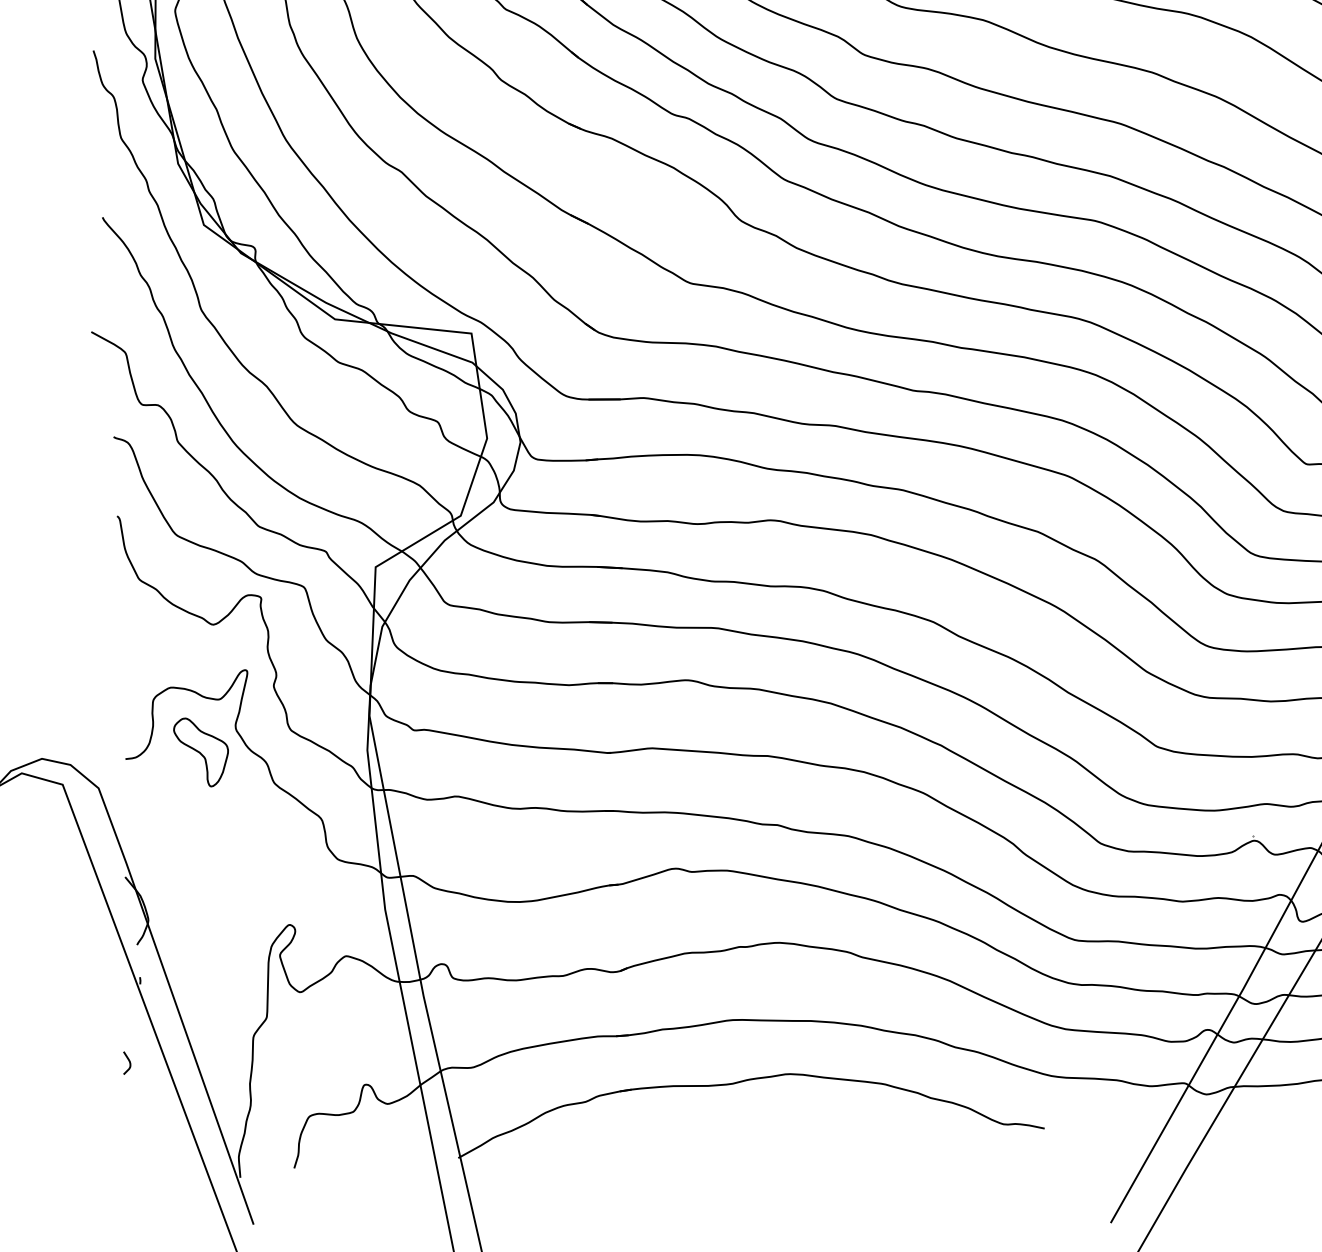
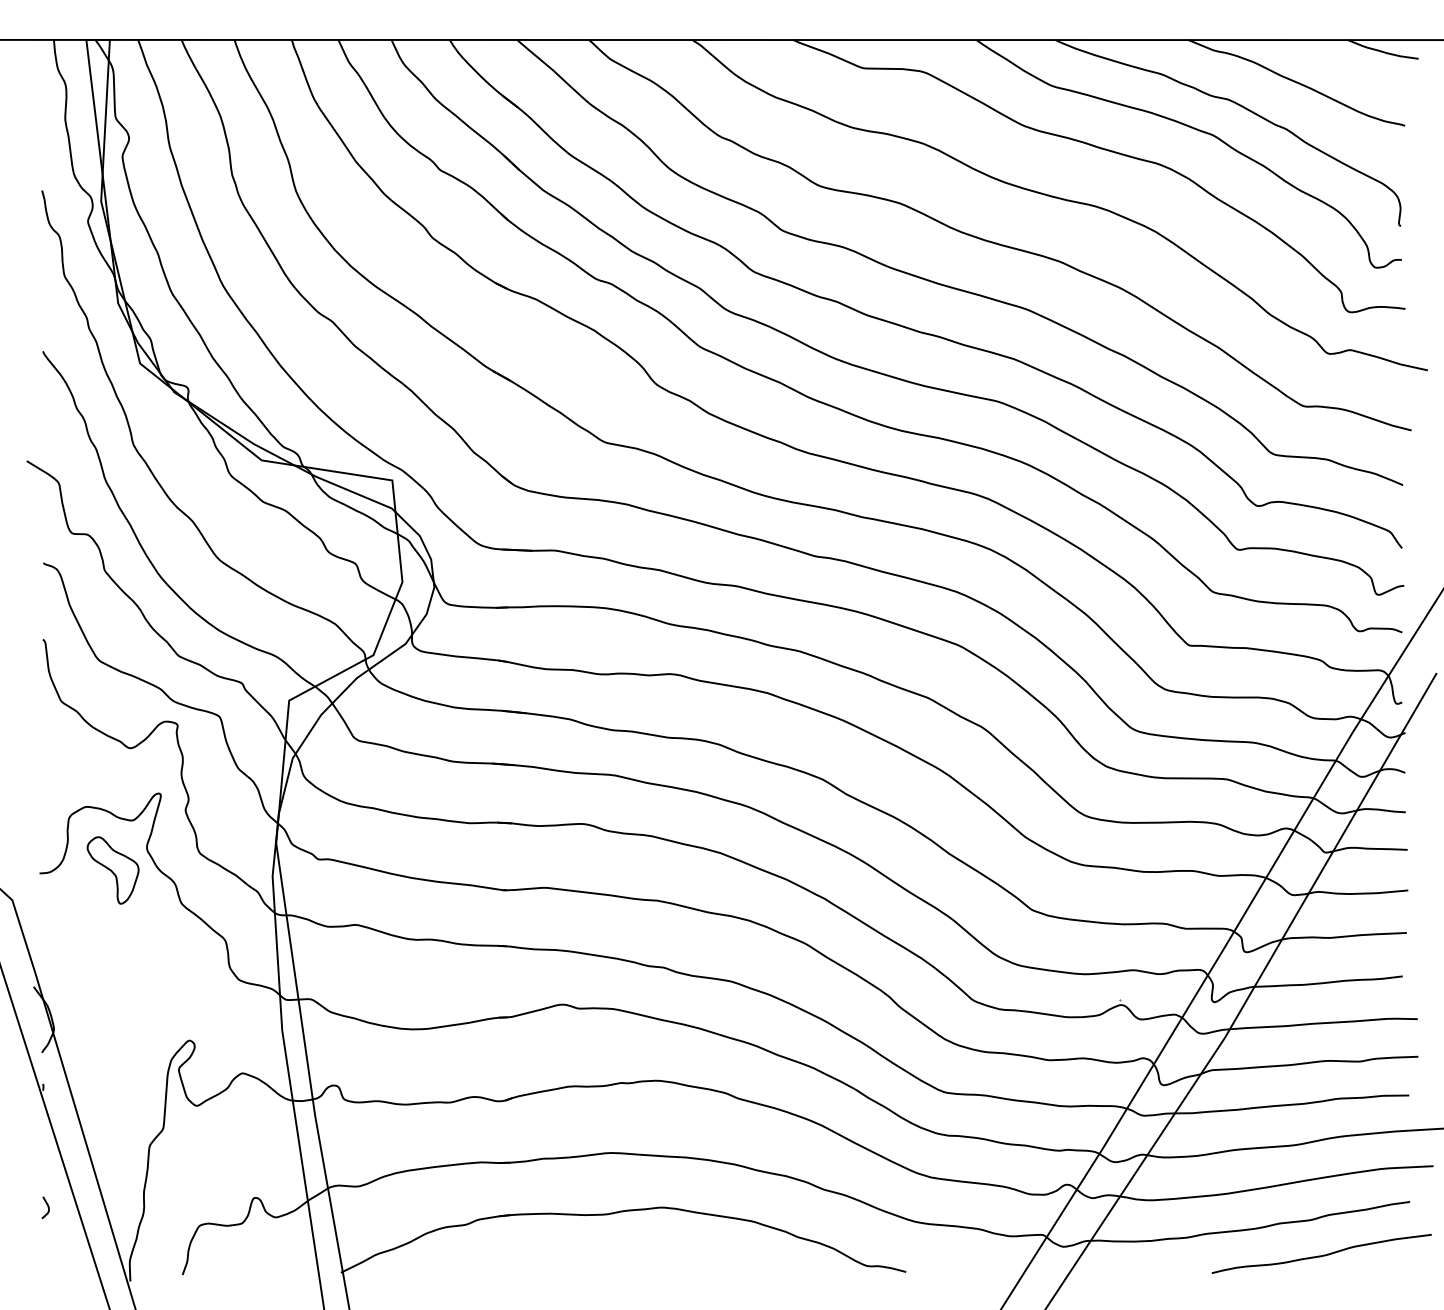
curve: (128, 1062) -> (47, 1207), moved

